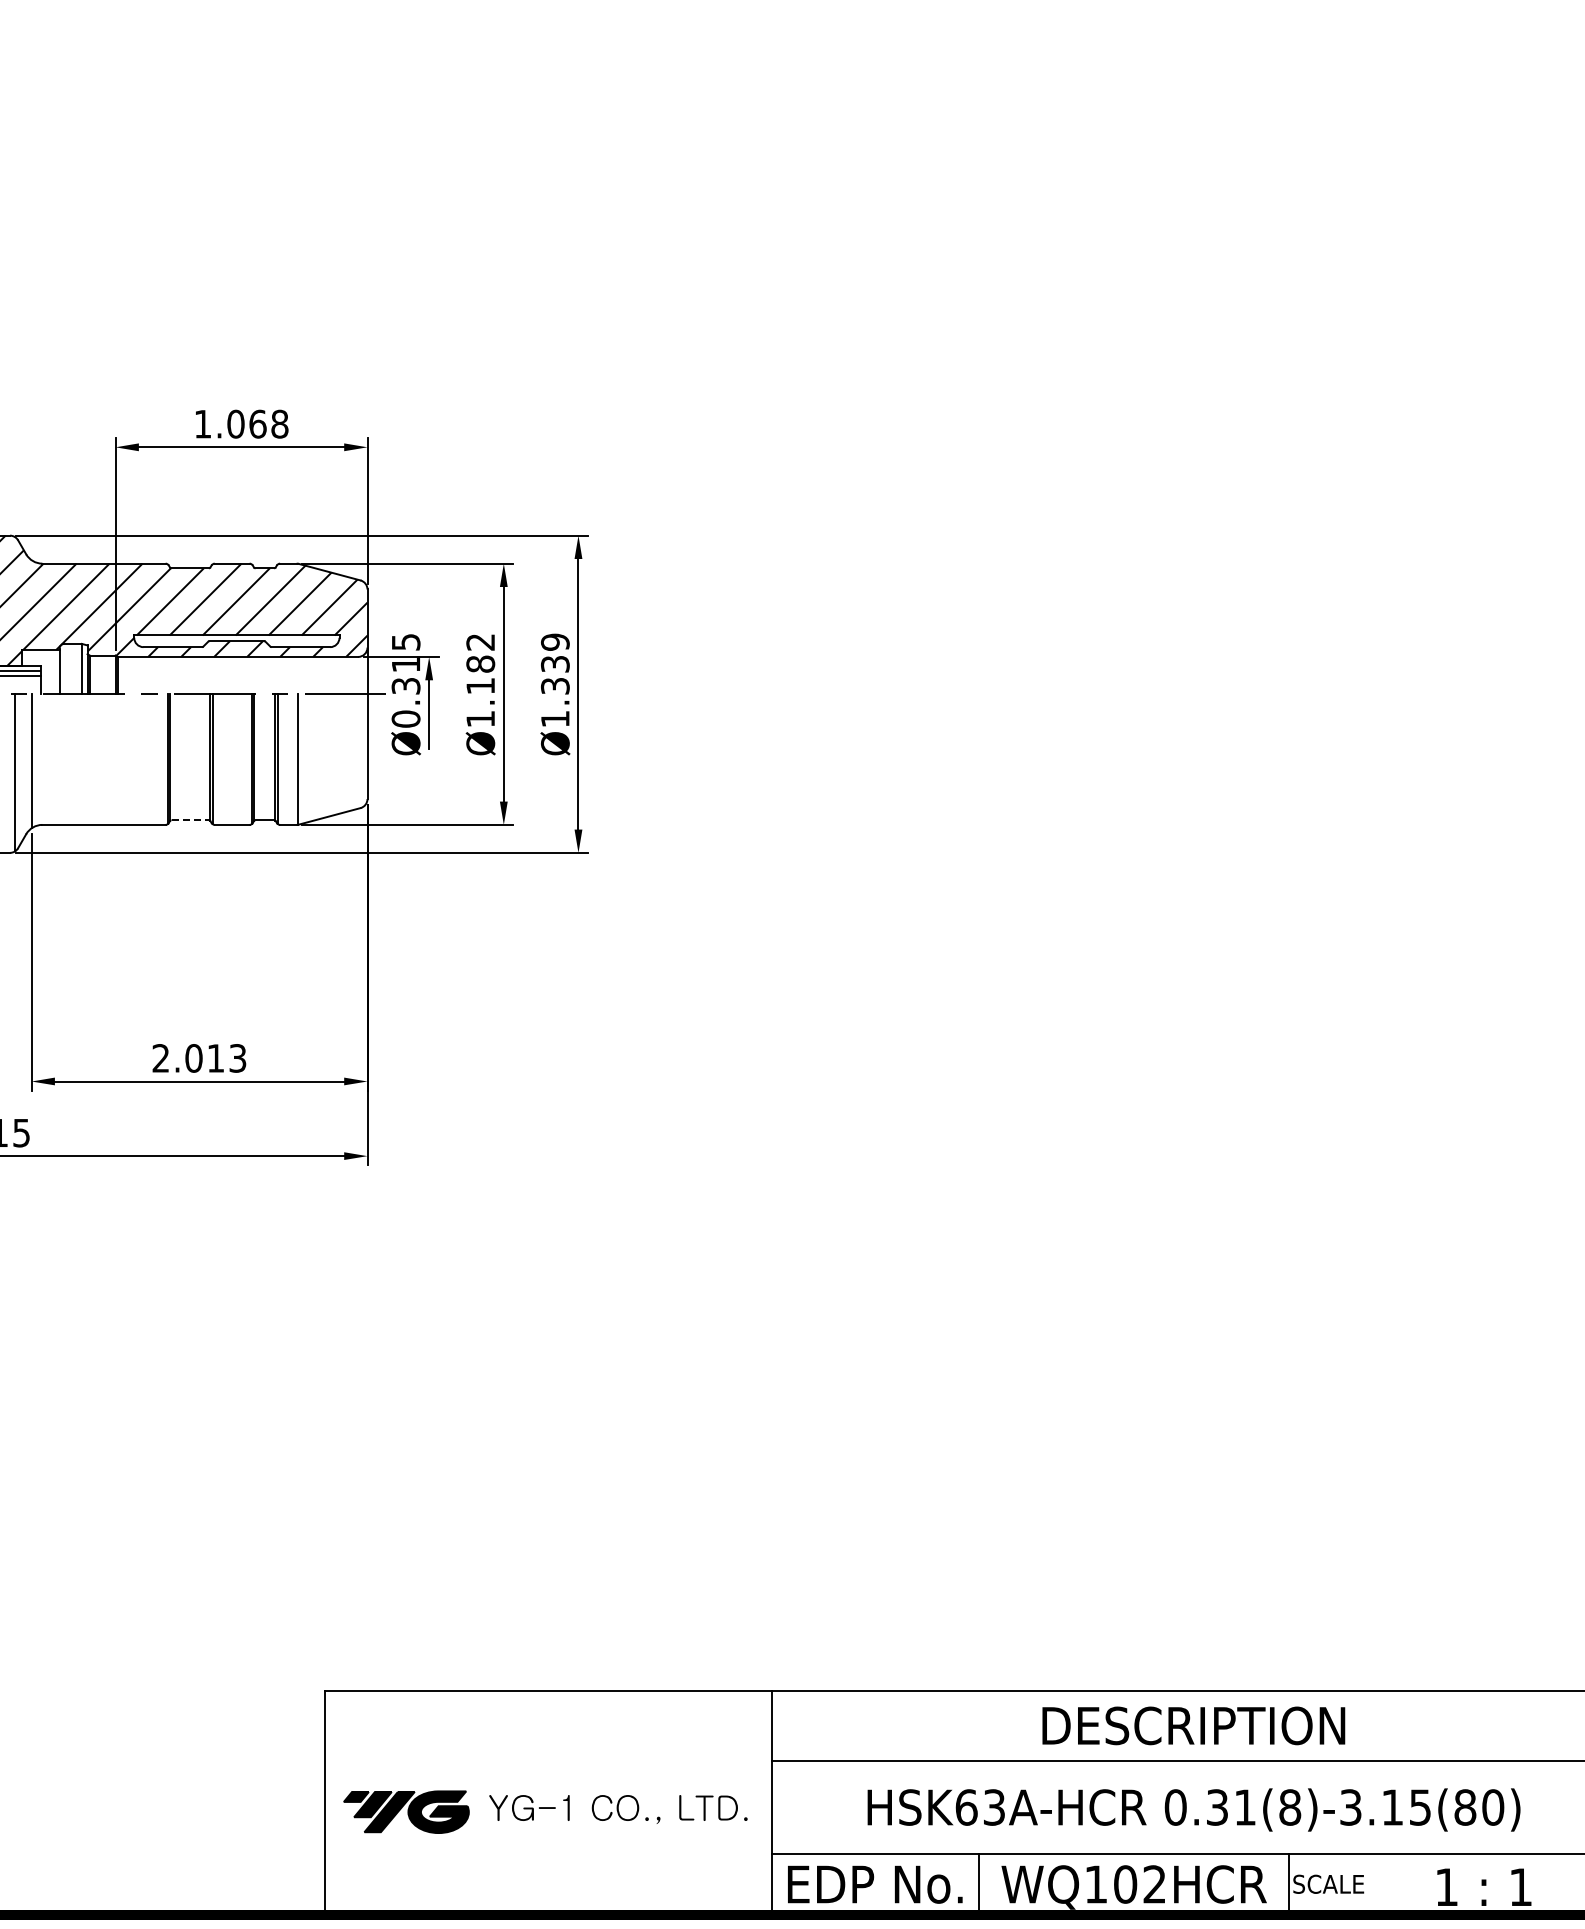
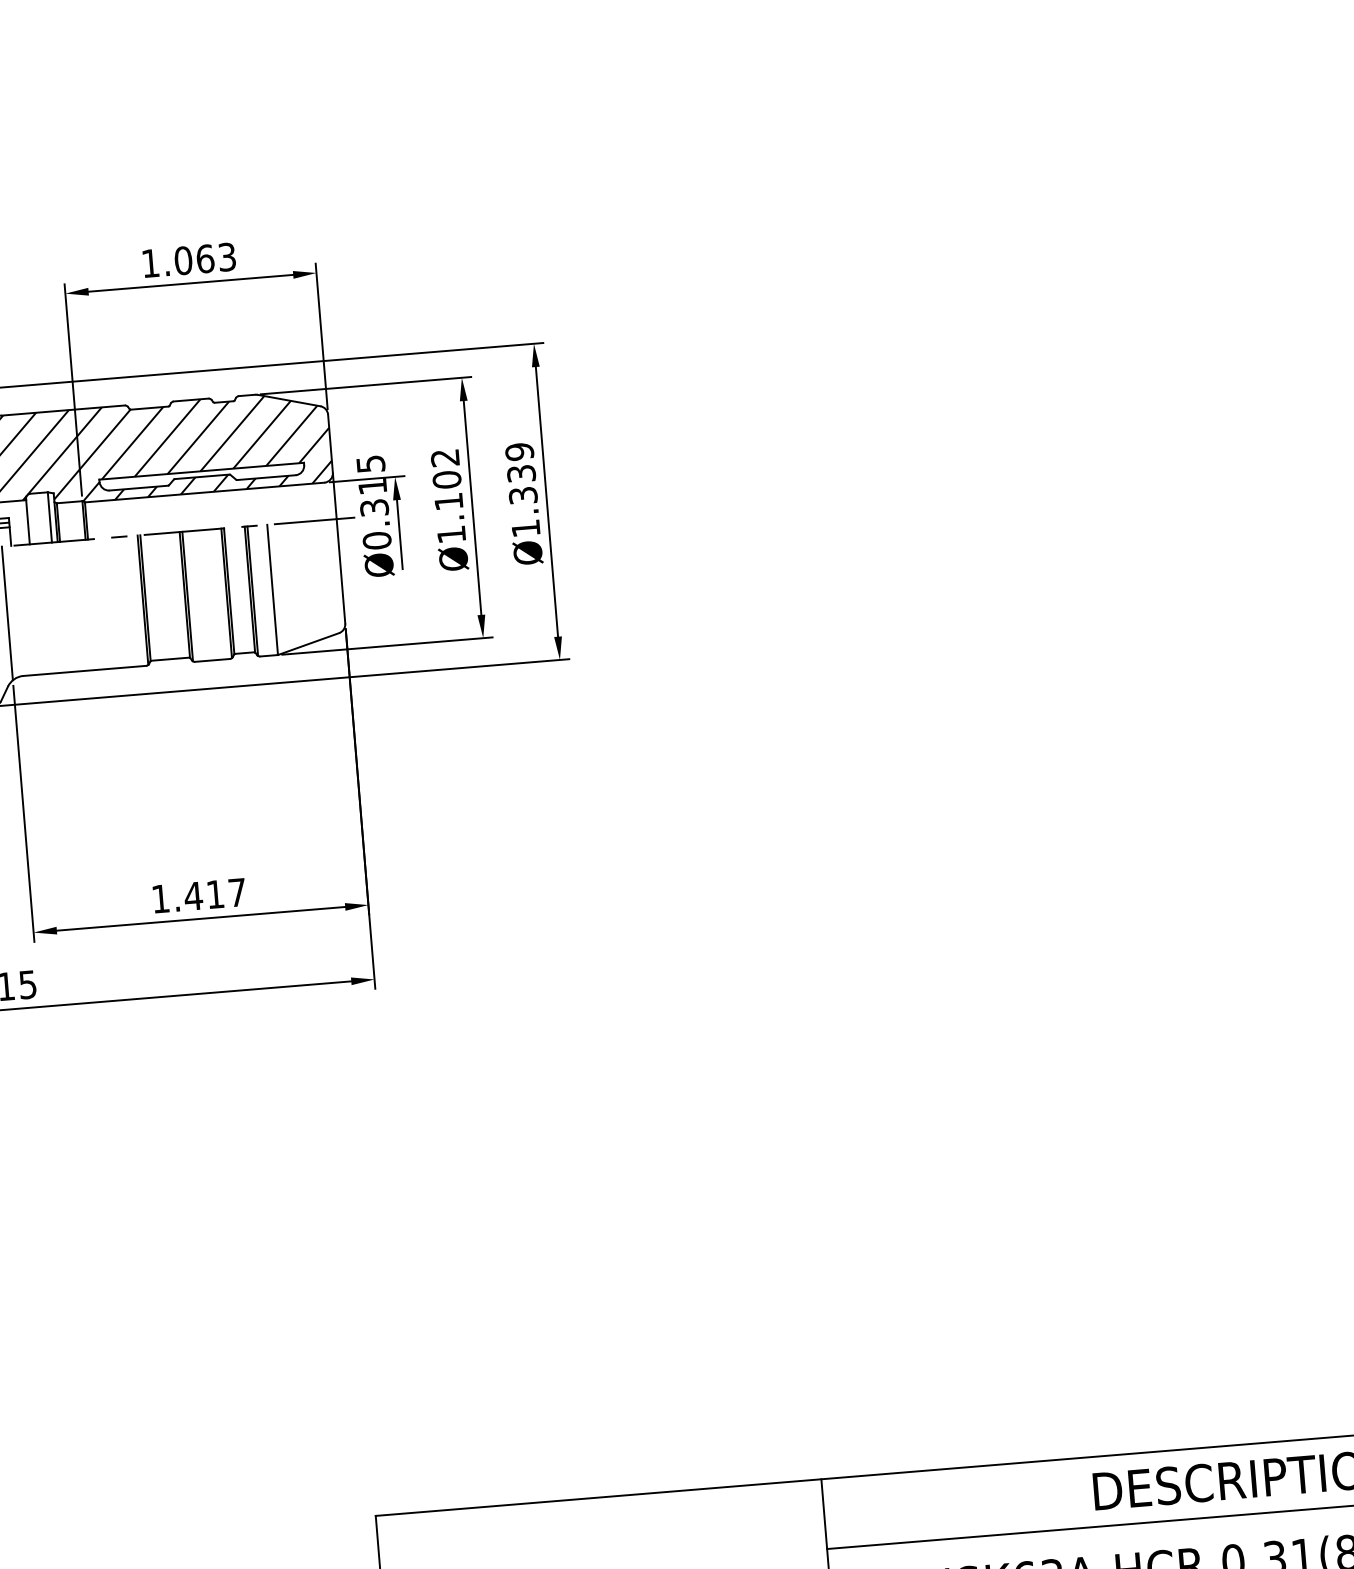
text: (279, 423) -> (226, 256), 1.068 -> 1.063
text: (480, 663) -> (446, 479), Ø1.182 -> Ø1.102
line: (190, 820) -> (170, 659), dashed -> solid
text: (199, 1058) -> (199, 895), 2.013 -> 1.417

